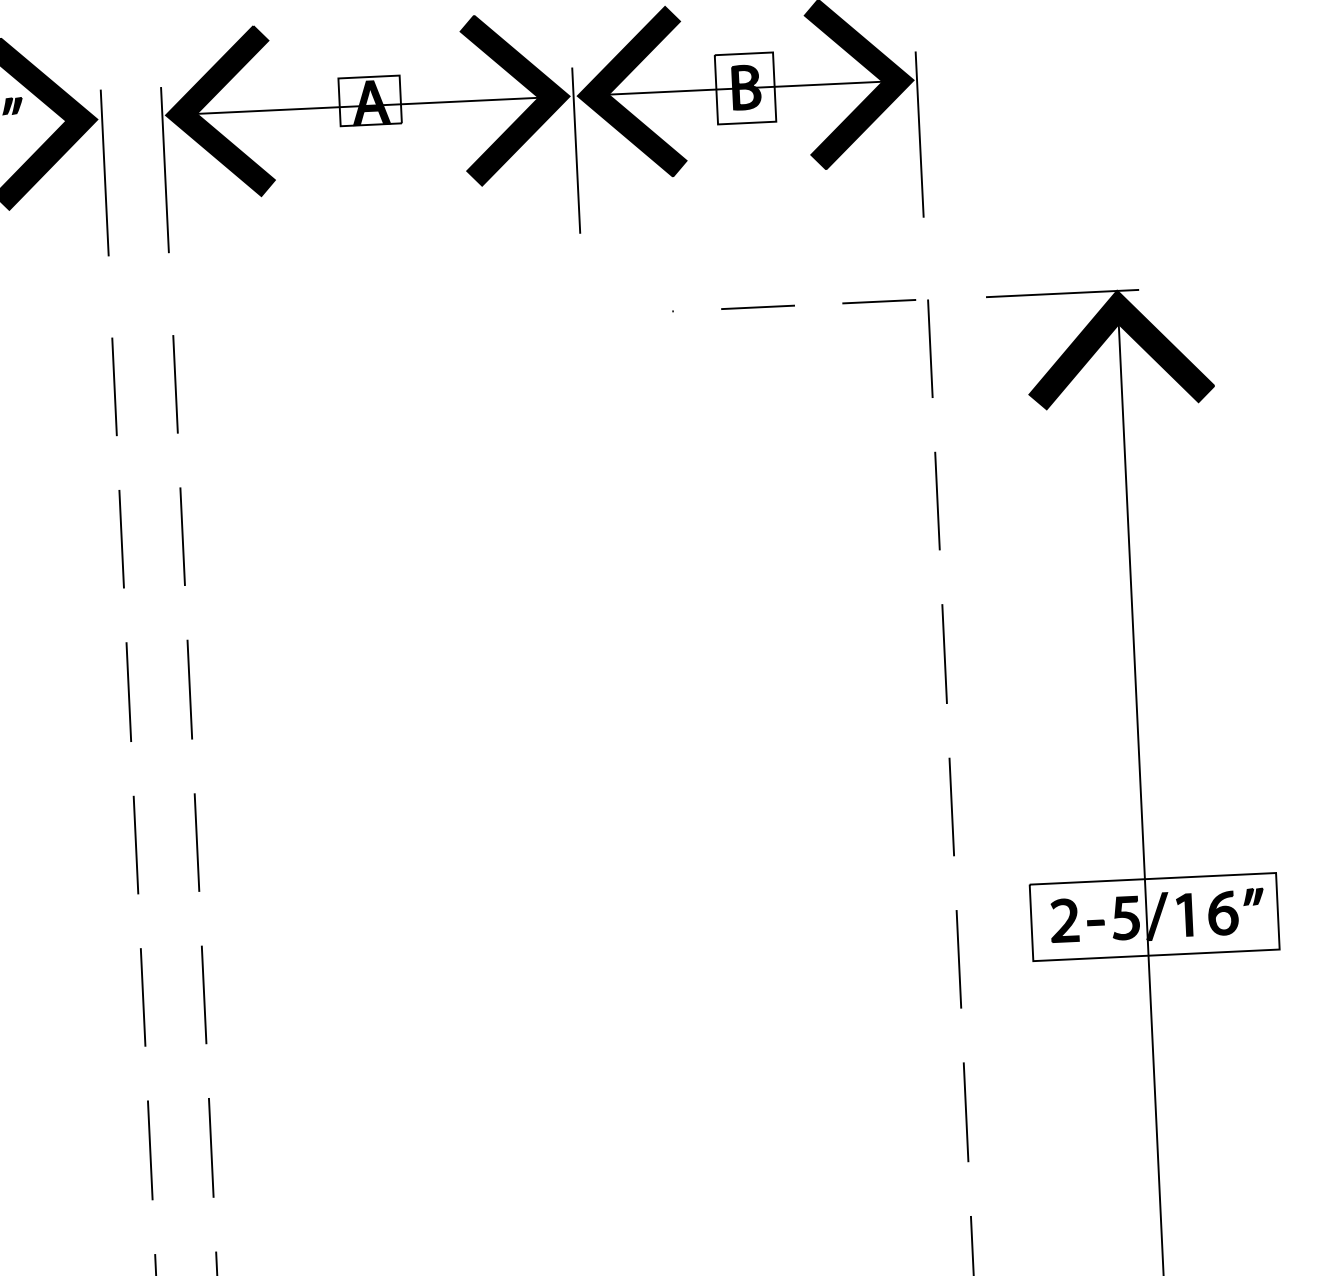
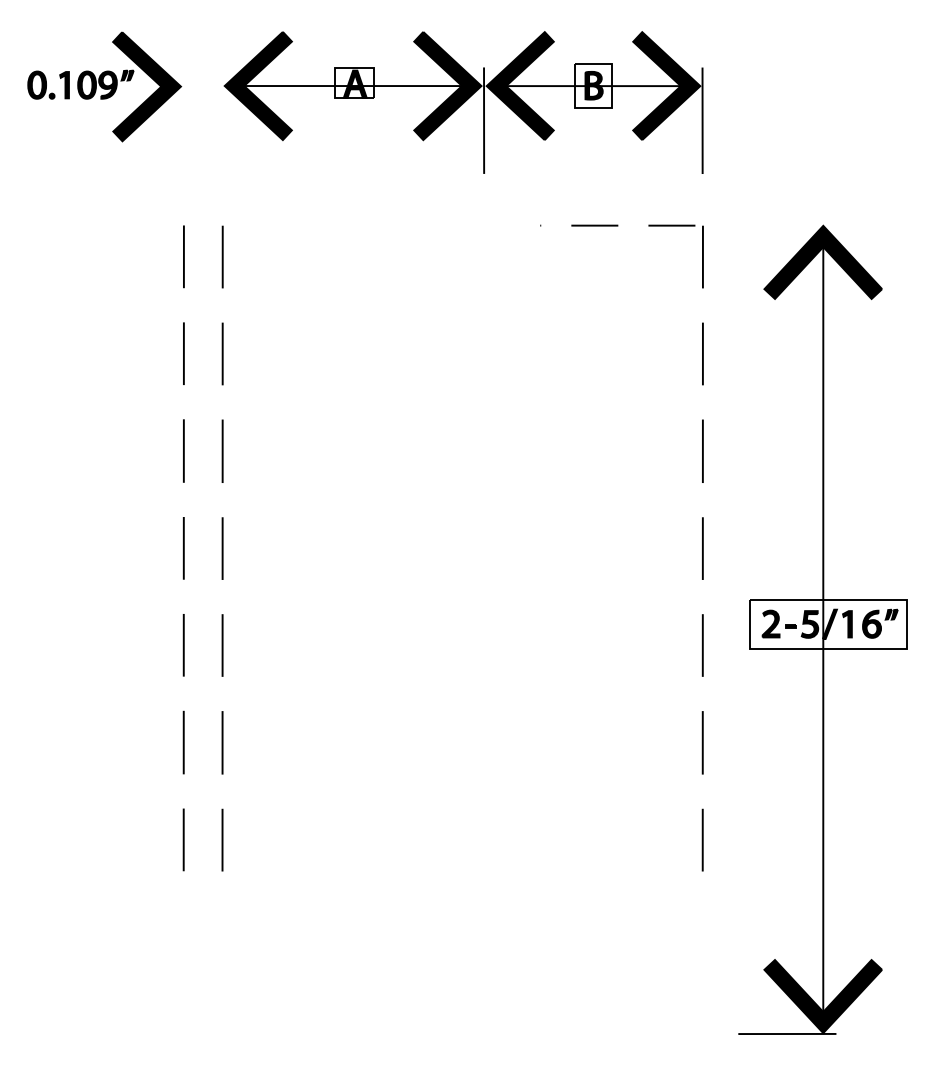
line: (165, 169) -> (222, 120), removed
line: (105, 172) -> (184, 120), removed
line: (1062, 292) -> (788, 225), removed

